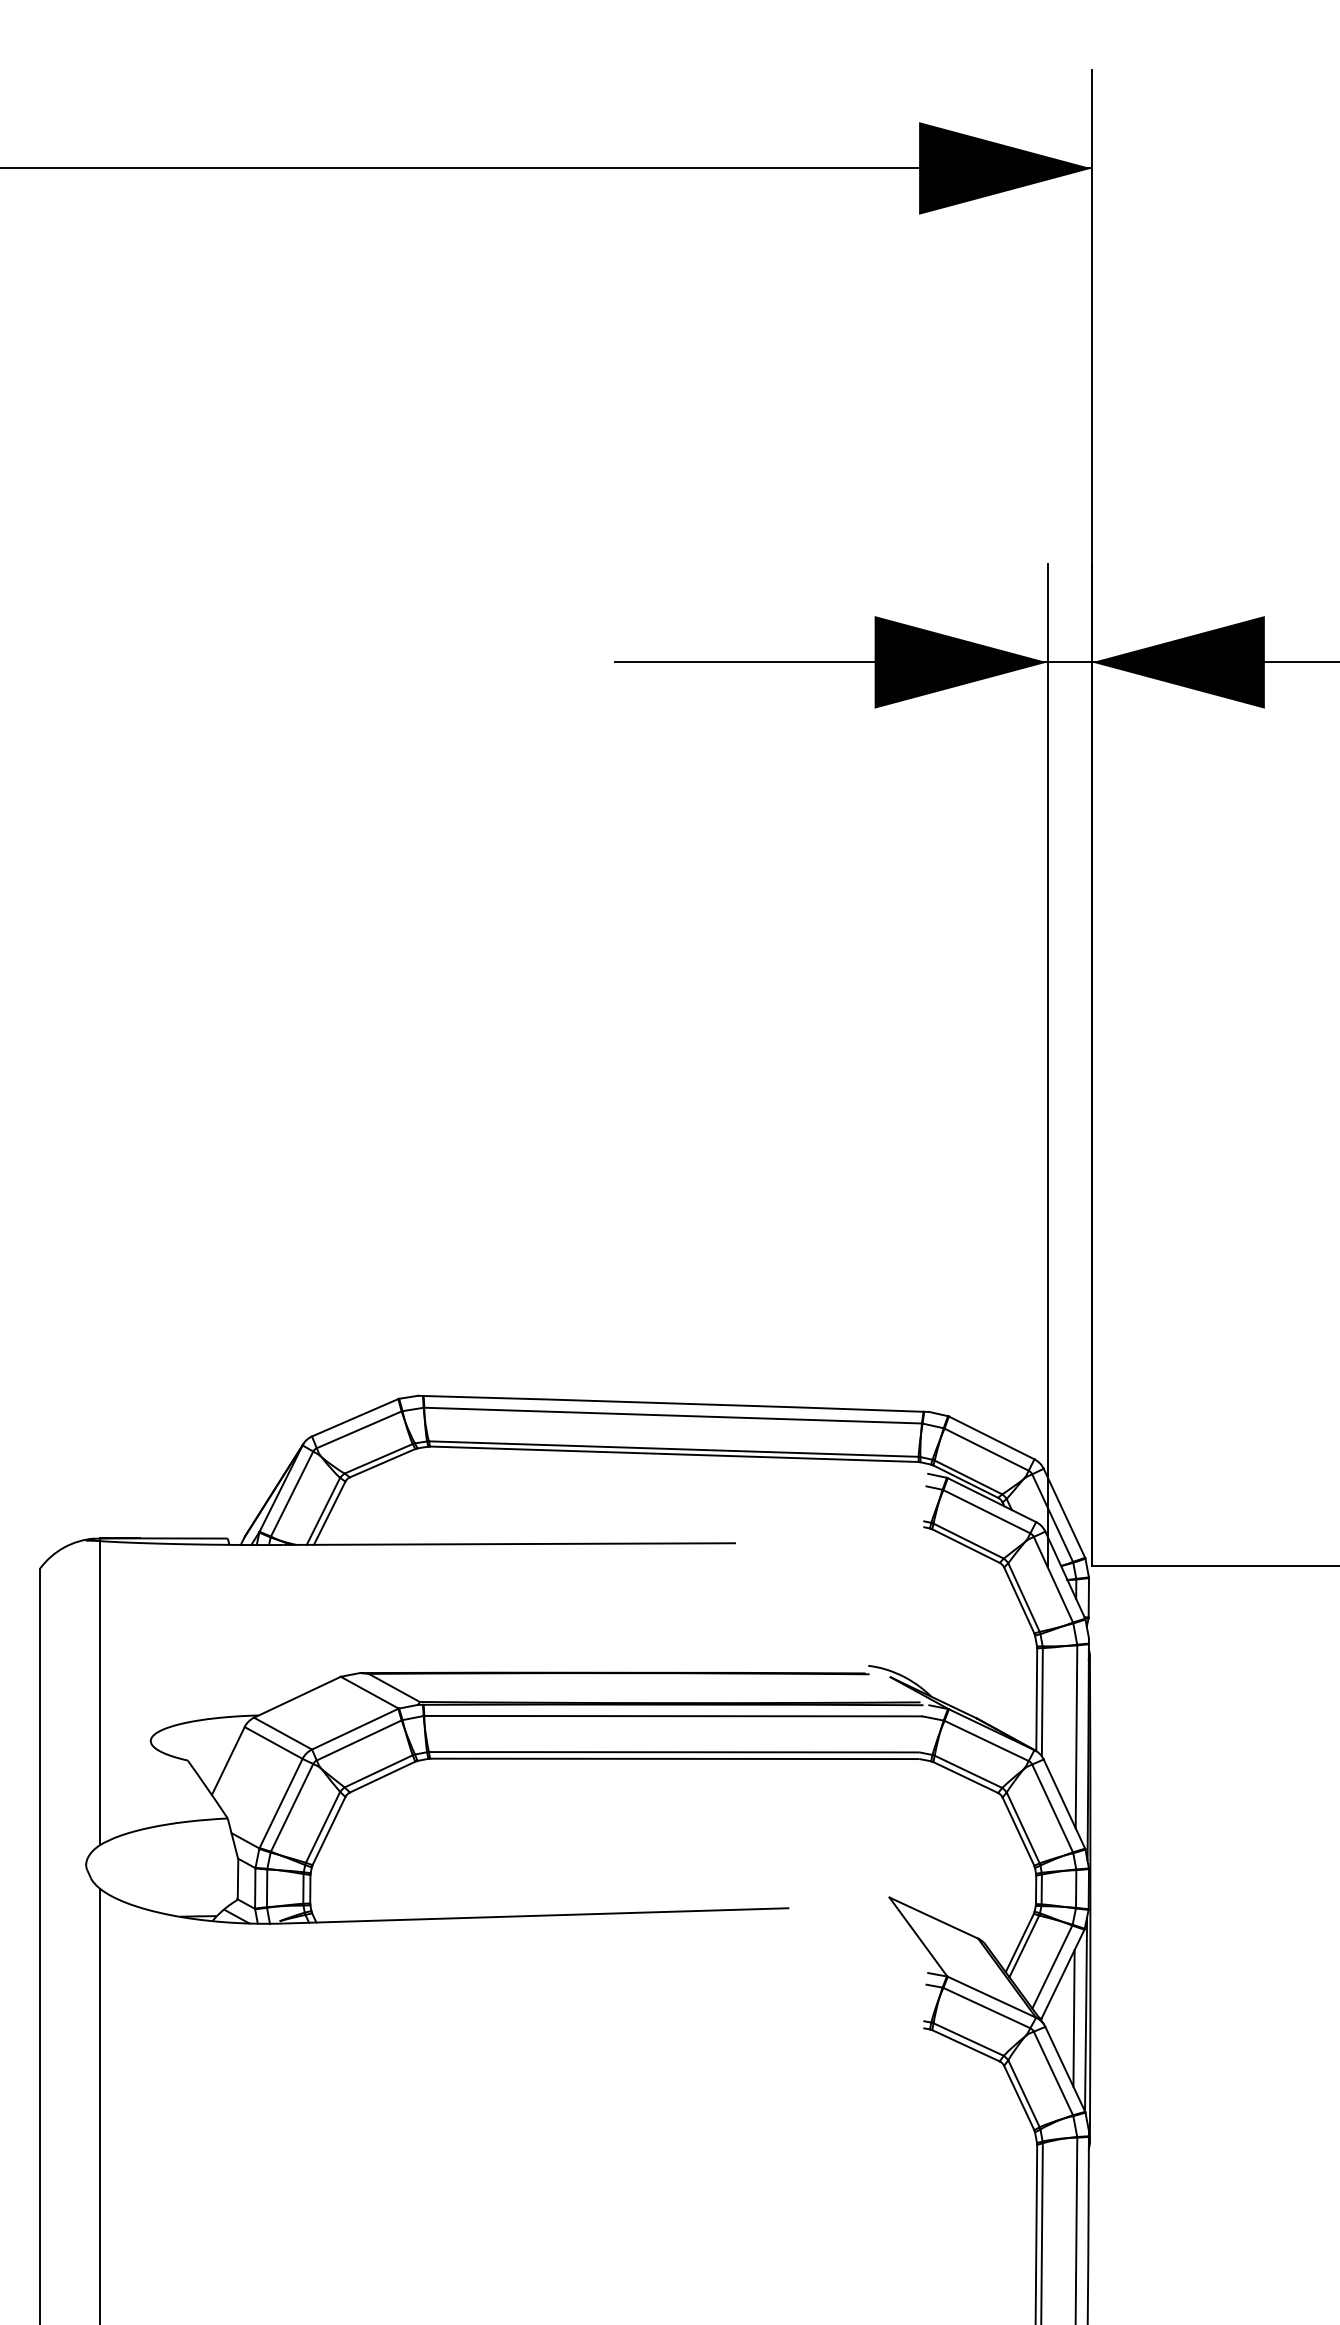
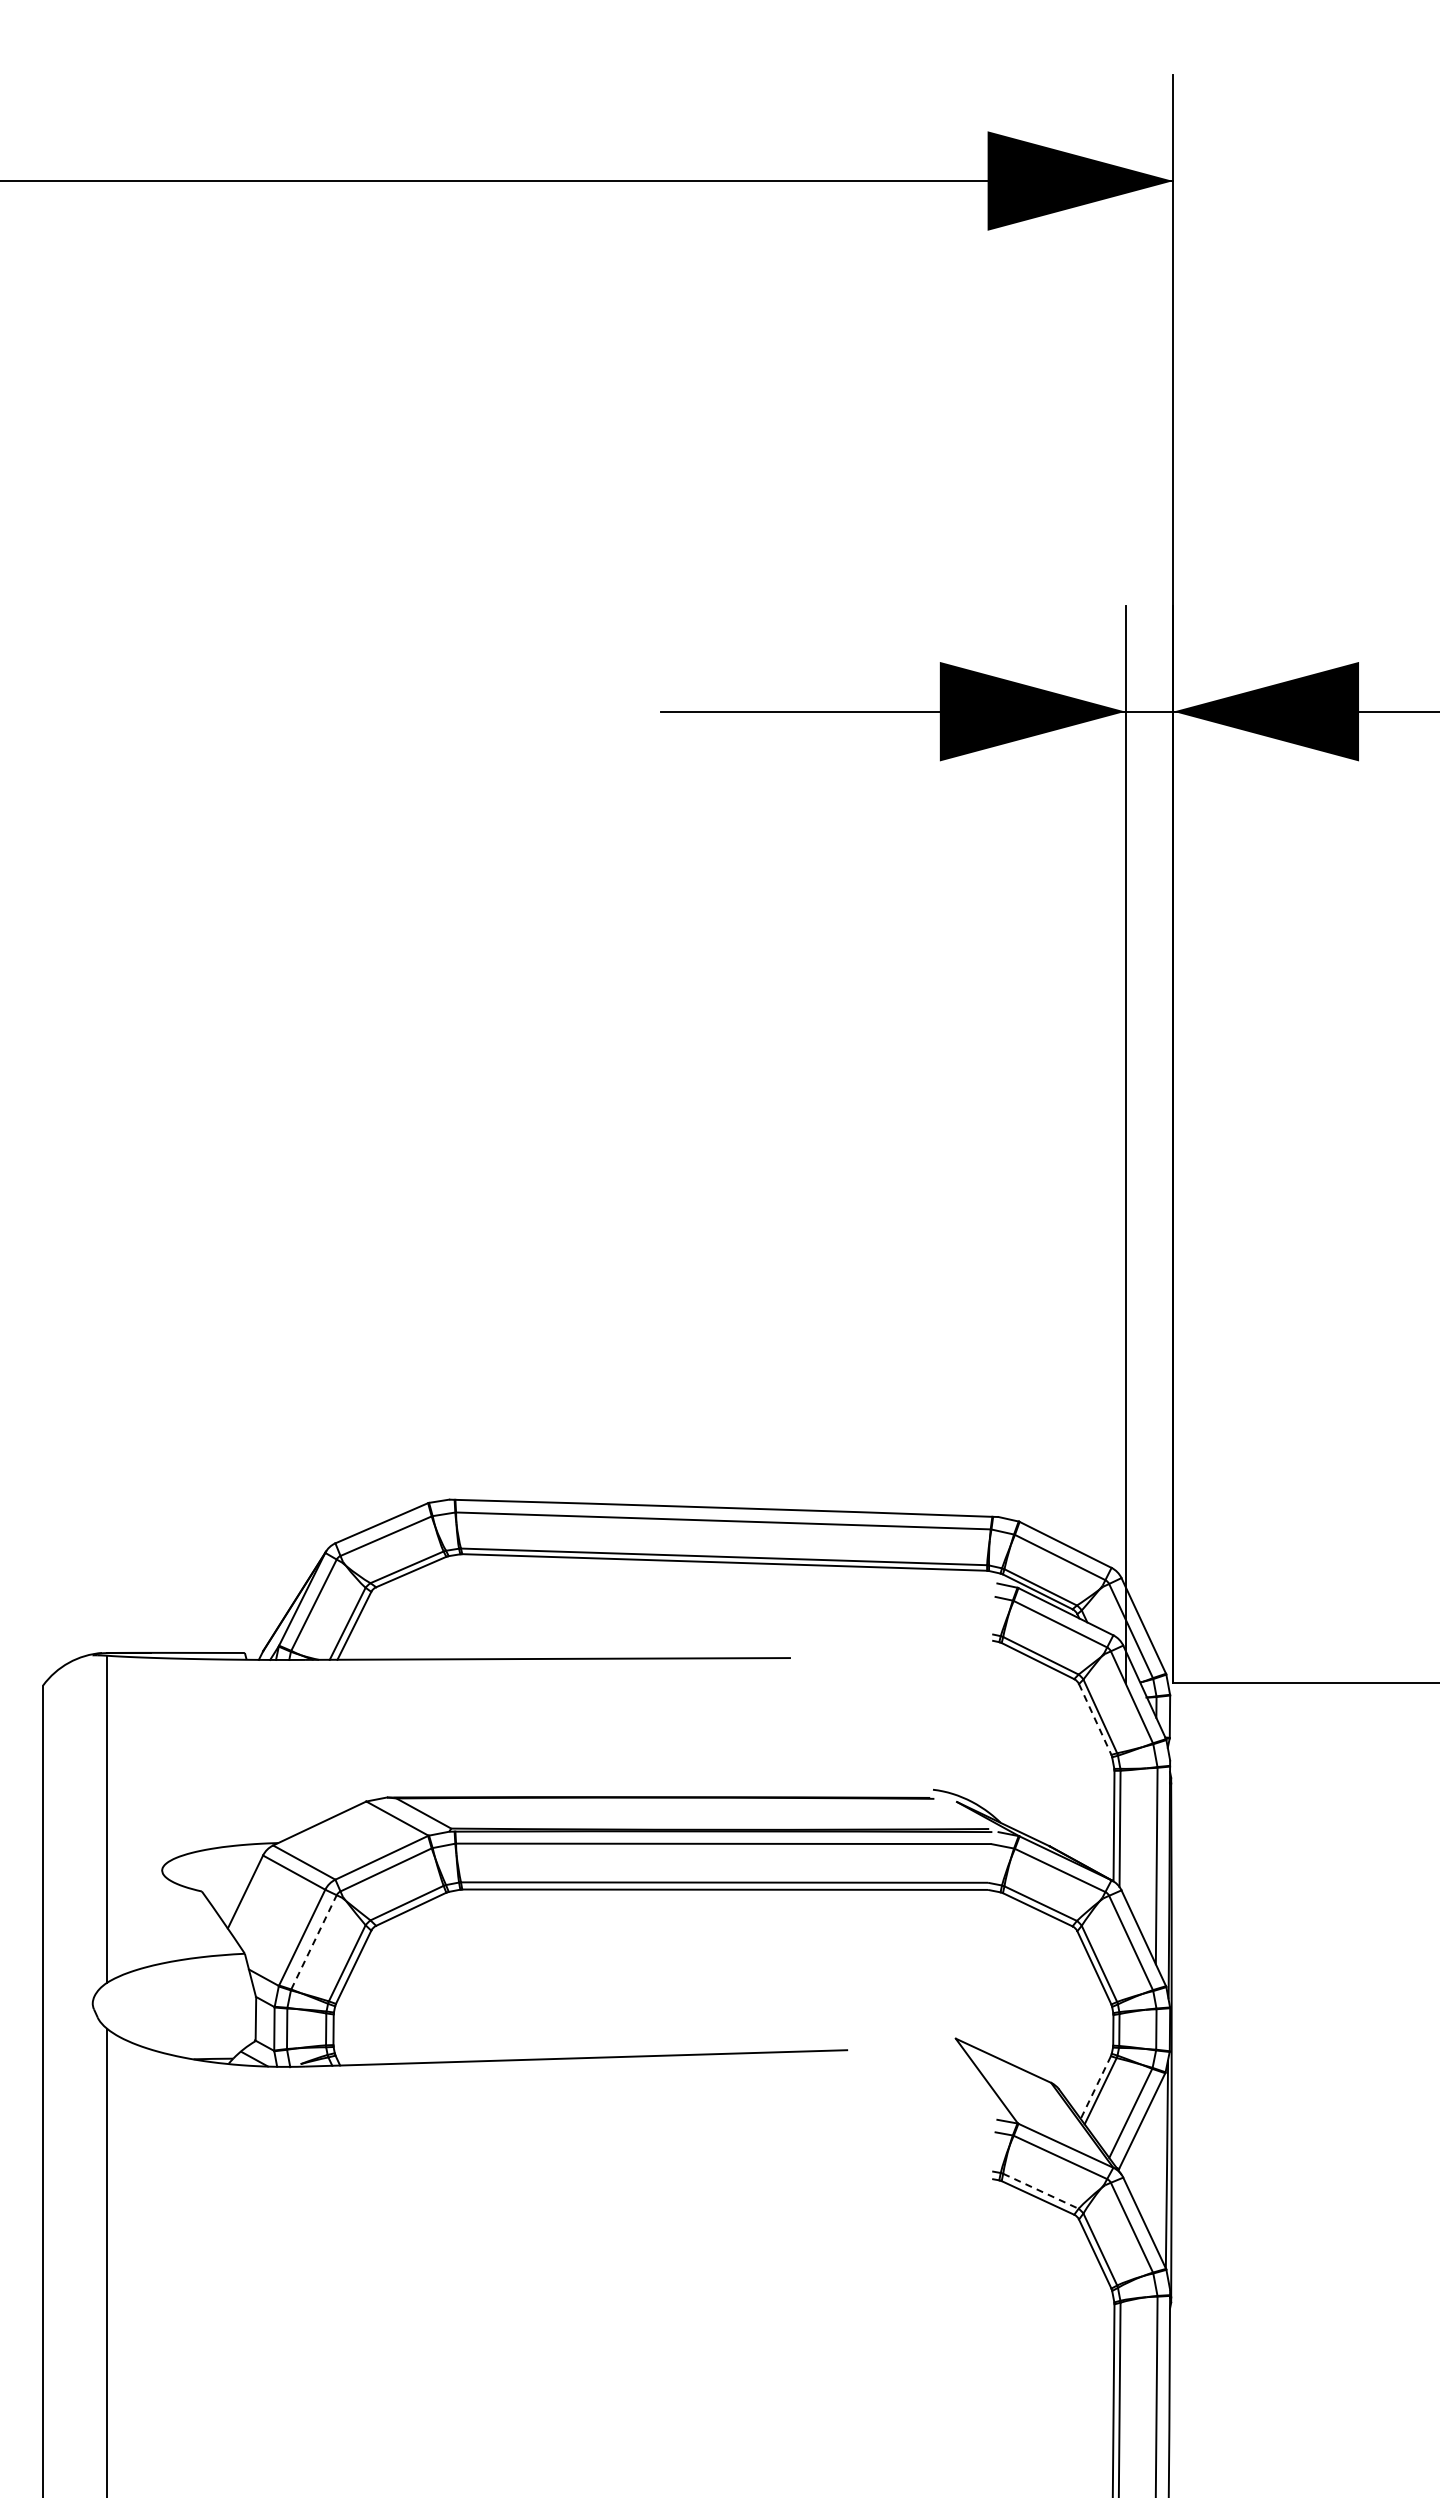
line: (1019, 1600) -> (1095, 1719), solid -> dashed
line: (292, 1807) -> (314, 1941), solid -> dashed
line: (1019, 1942) -> (1095, 2087), solid -> dashed
line: (1073, 2018) -> (1153, 2168), removed
line: (968, 2039) -> (1040, 2191), solid -> dashed

